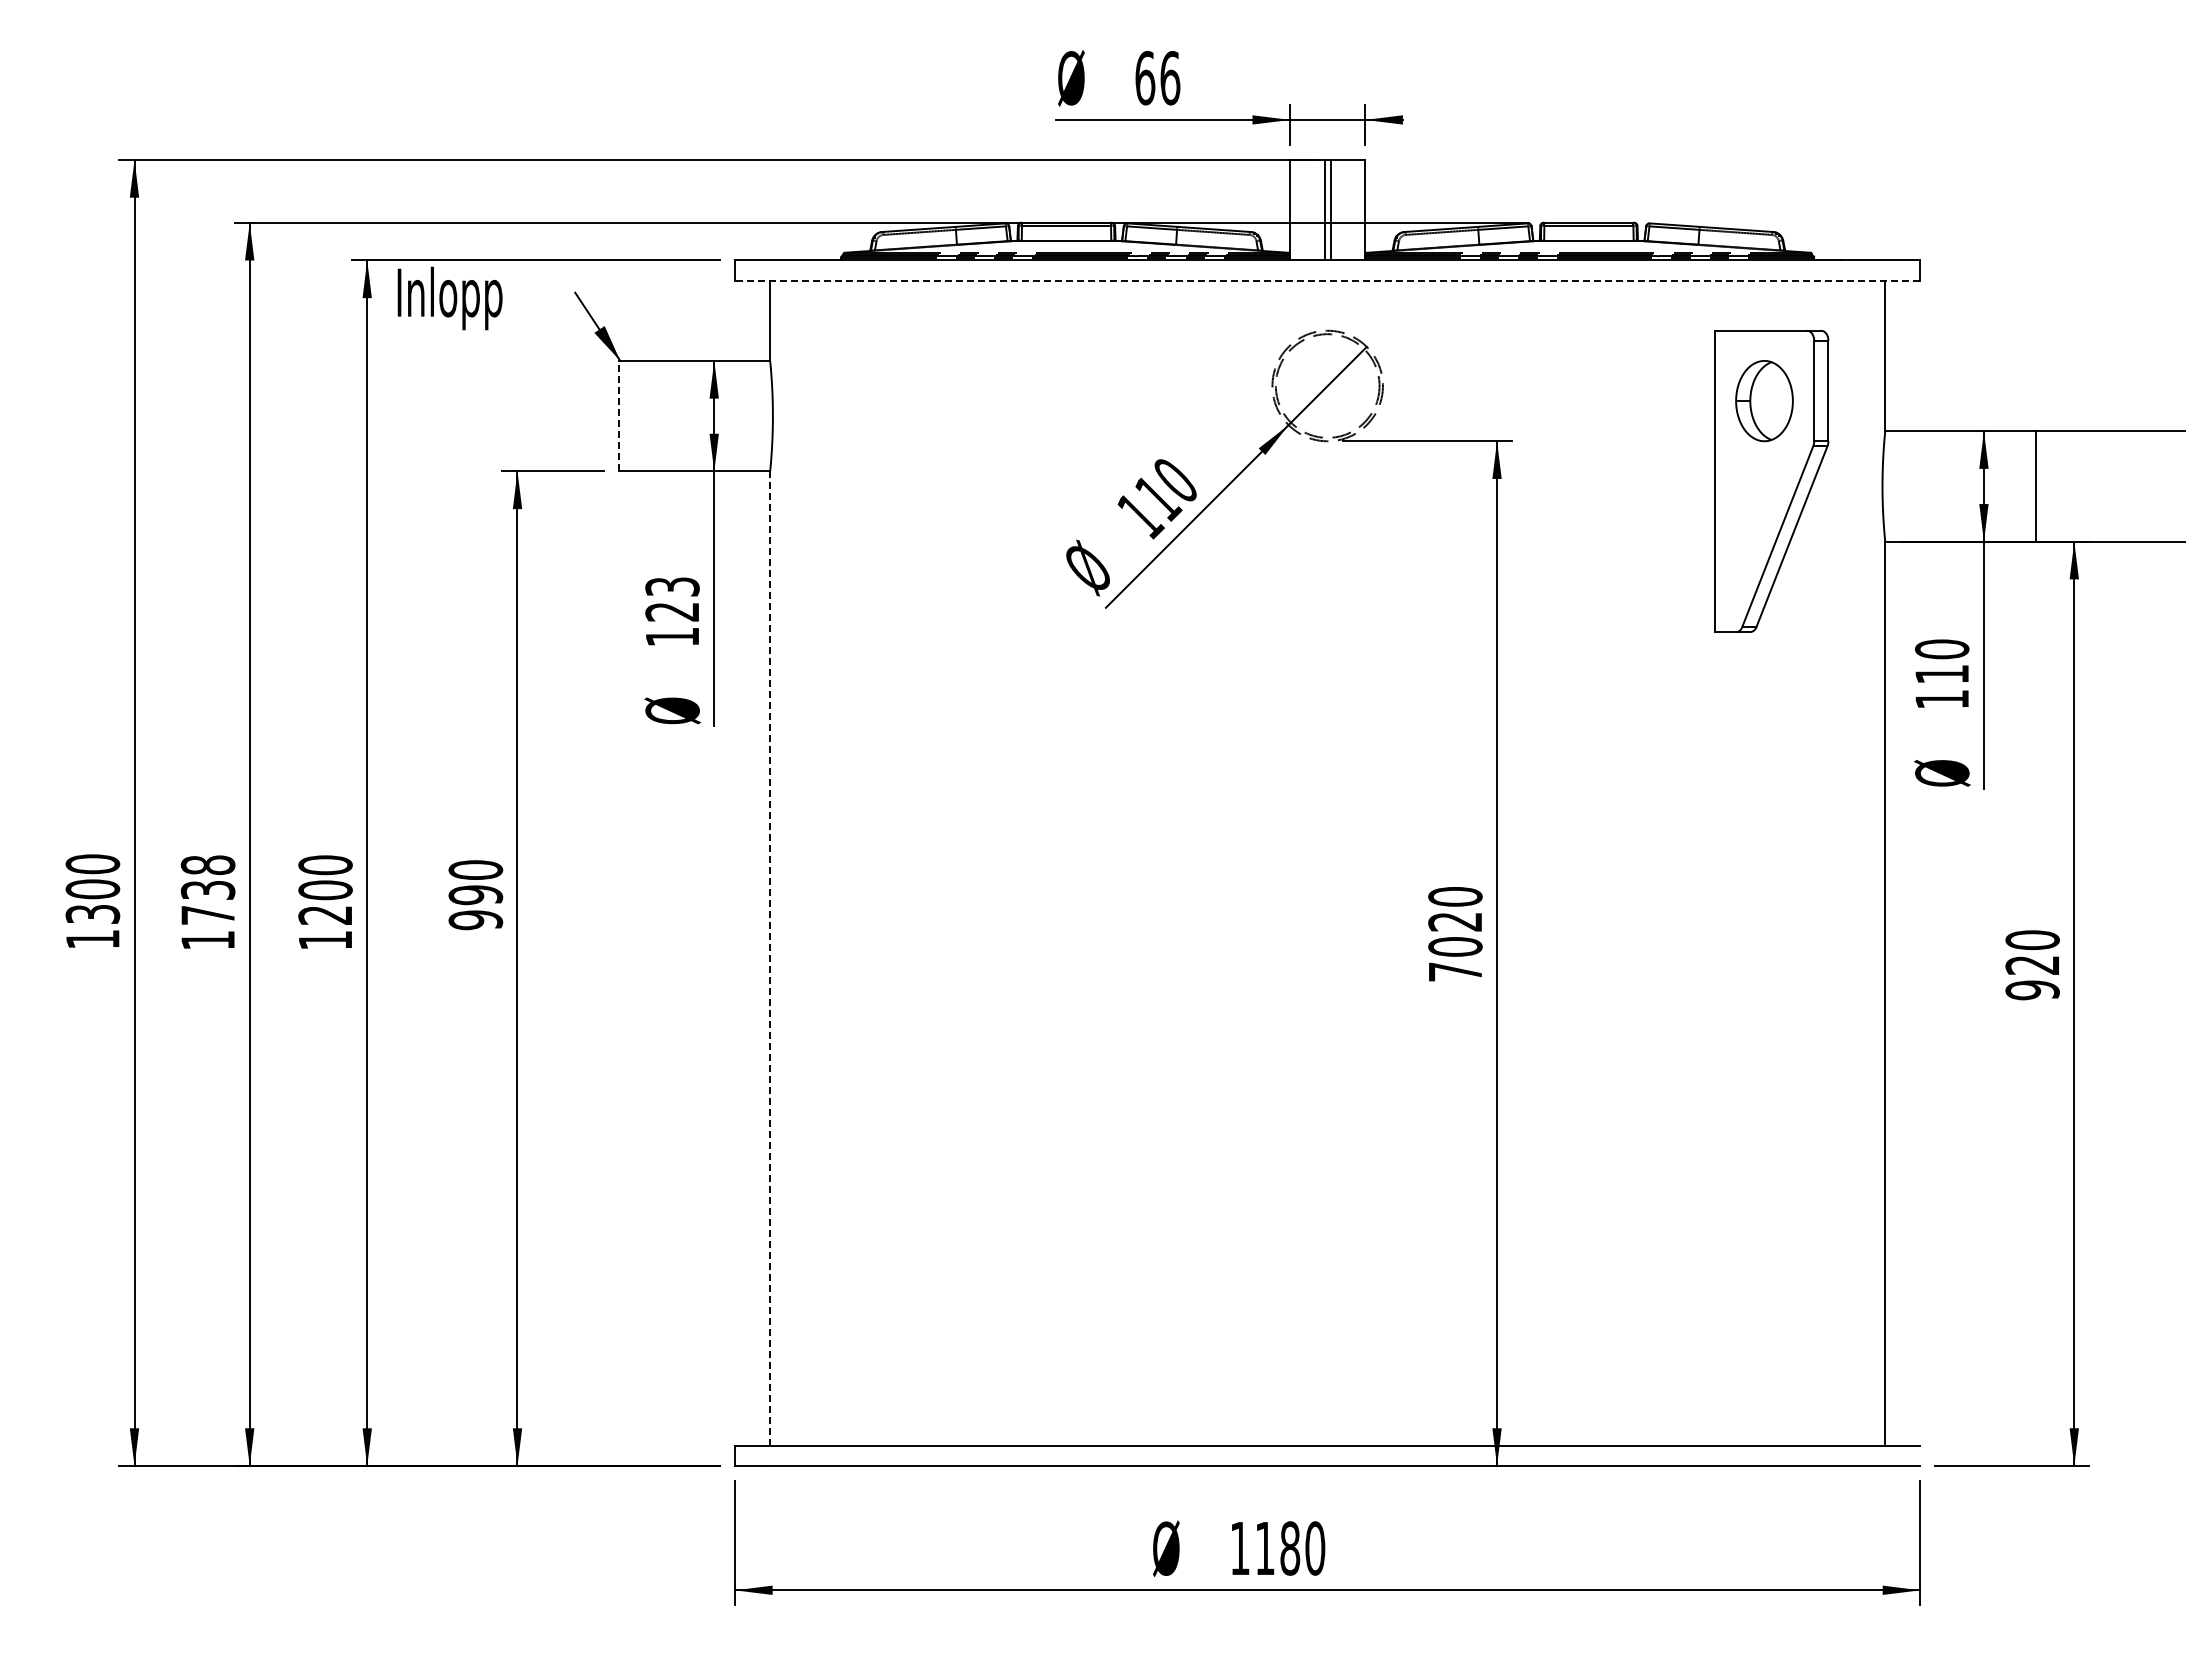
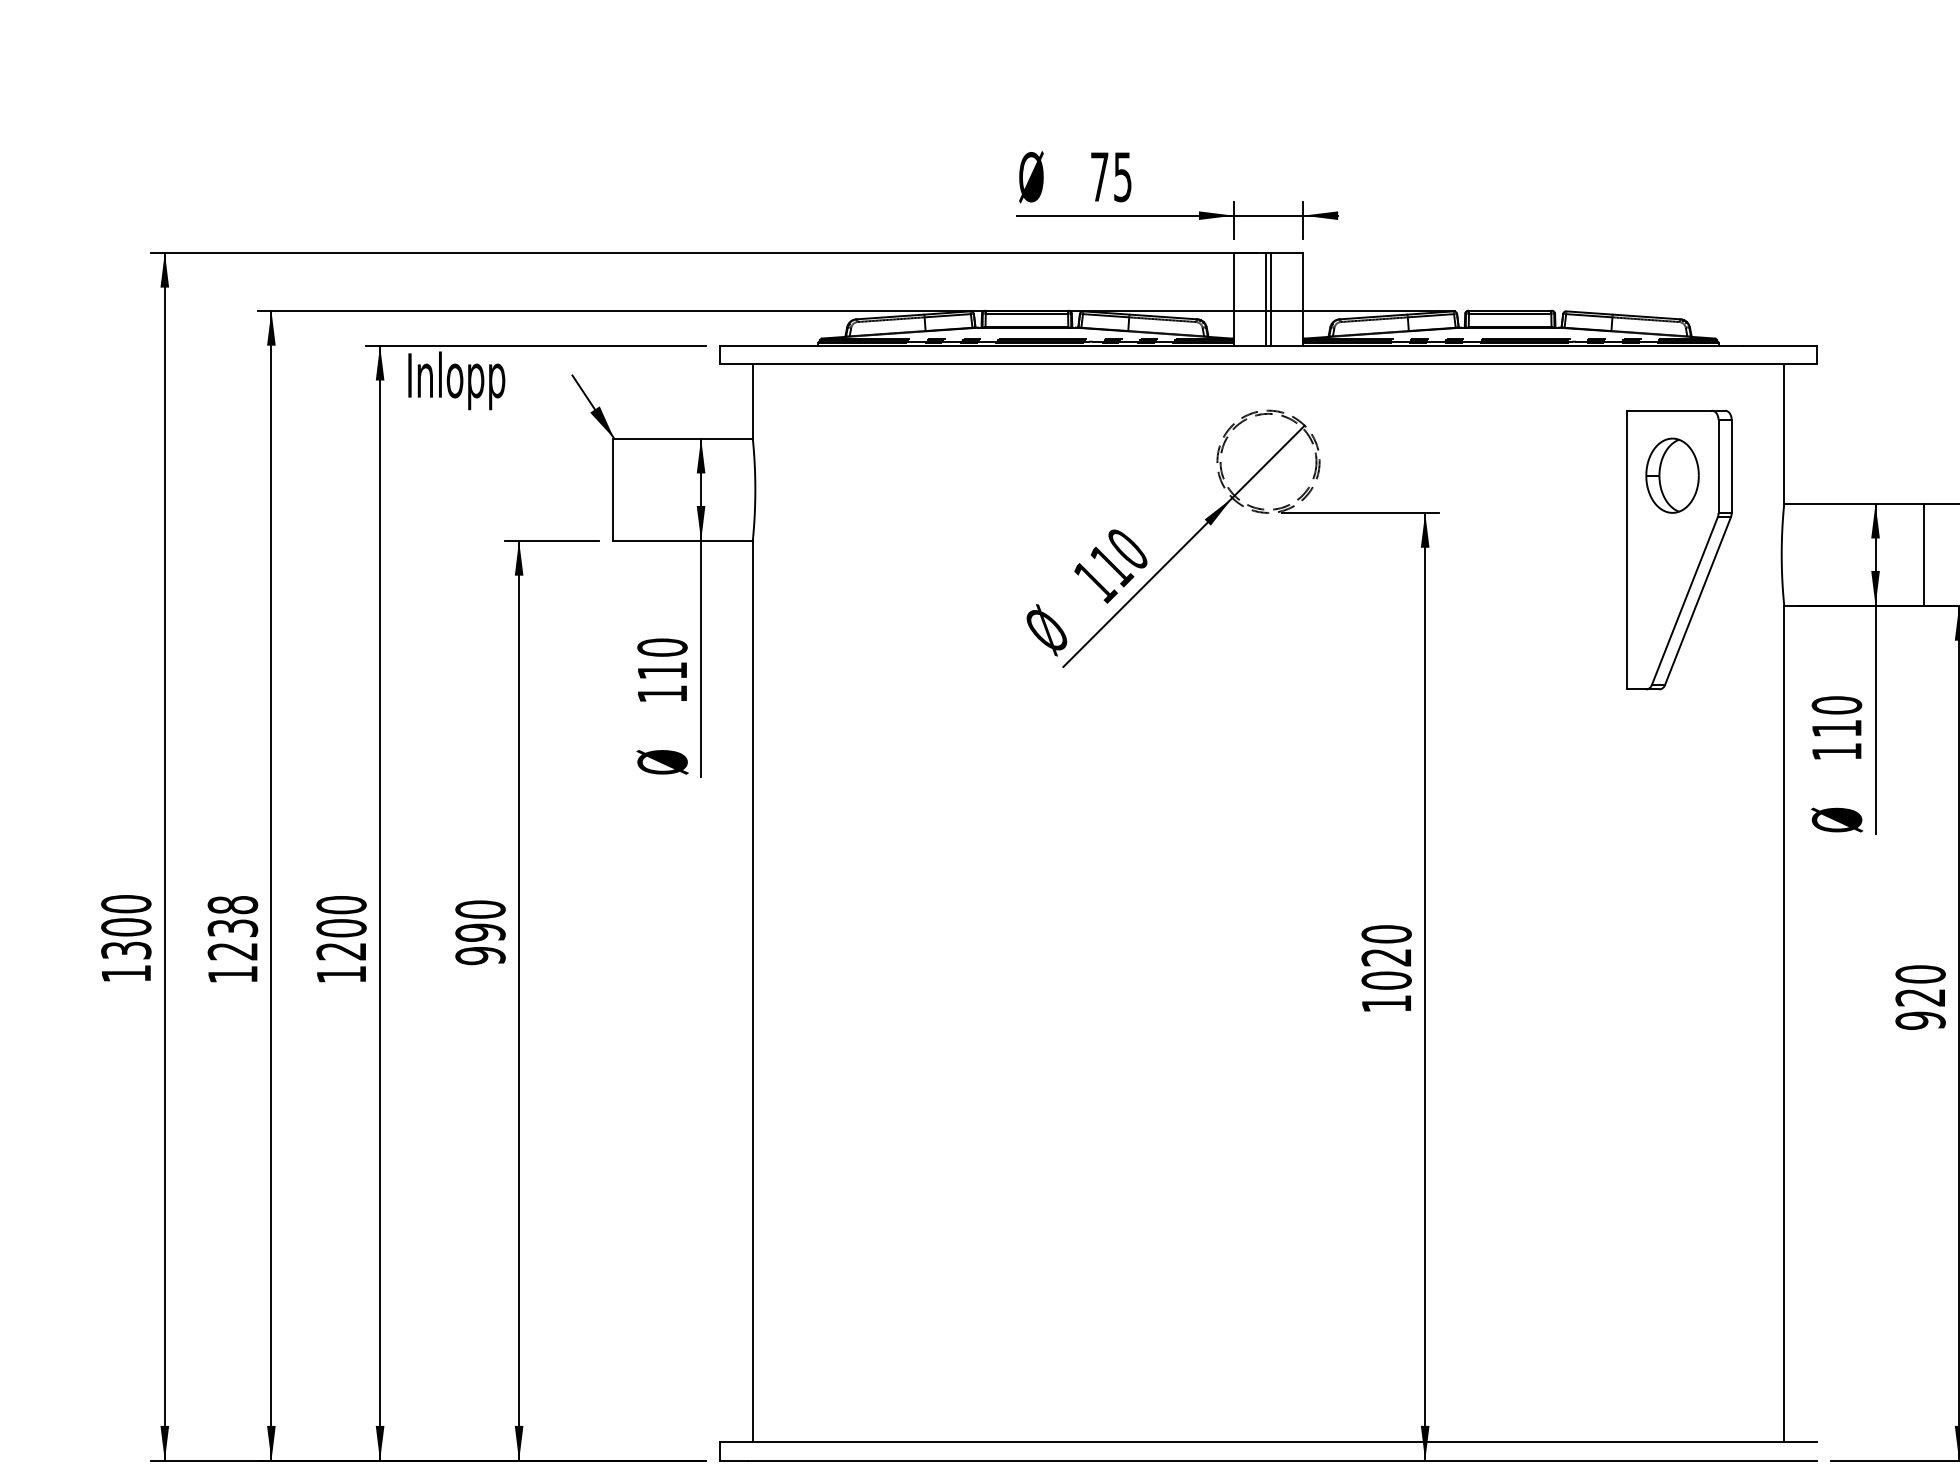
text: (1157, 77) -> (1111, 176), 66 -> 75
line: (1327, 280) -> (1268, 364), dashed -> solid
line: (619, 415) -> (613, 489), dashed -> solid
text: (672, 599) -> (662, 659), 123 -> 110
text: (207, 915) -> (232, 951), 1738 -> 1238
line: (770, 959) -> (753, 992), dashed -> solid
text: (1455, 971) -> (1386, 1003), 7020 -> 1020

